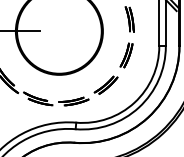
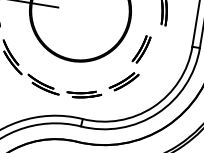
part: (126, 55) -> (141, 49), moved

